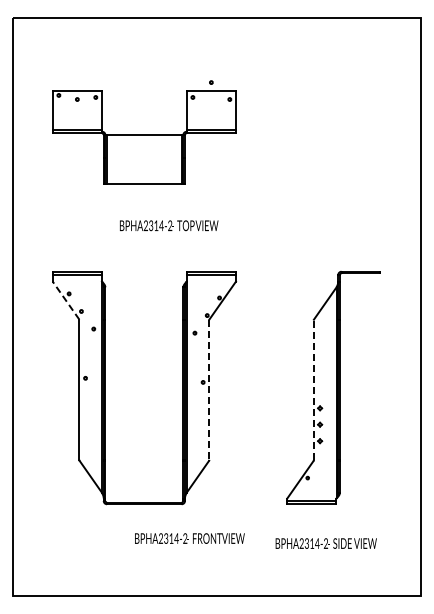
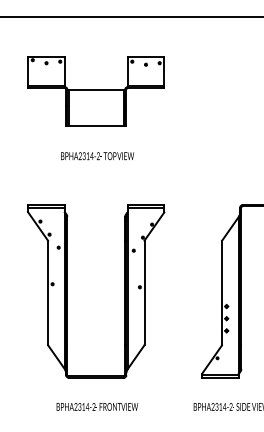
part: (144, 137) -> (96, 91), moved
text: (169, 225) -> (97, 155), moved
line: (65, 300) -> (37, 226), dashed -> solid
line: (313, 389) -> (221, 292), dashed -> solid
line: (209, 390) -> (144, 293), dashed -> solid
text: (189, 538) -> (97, 406), moved

